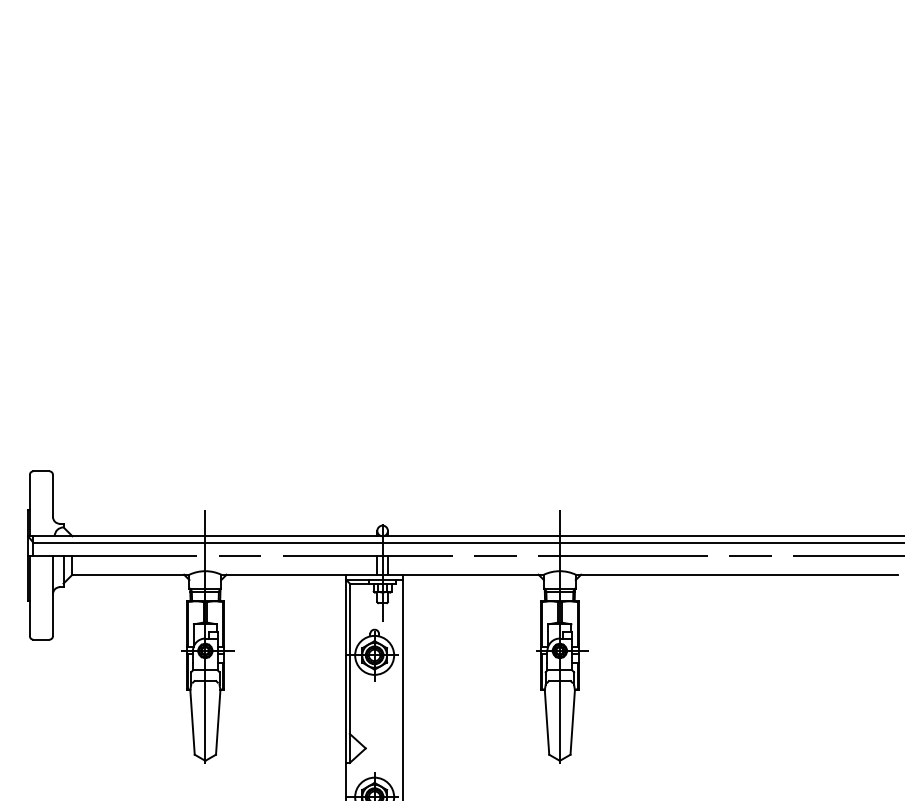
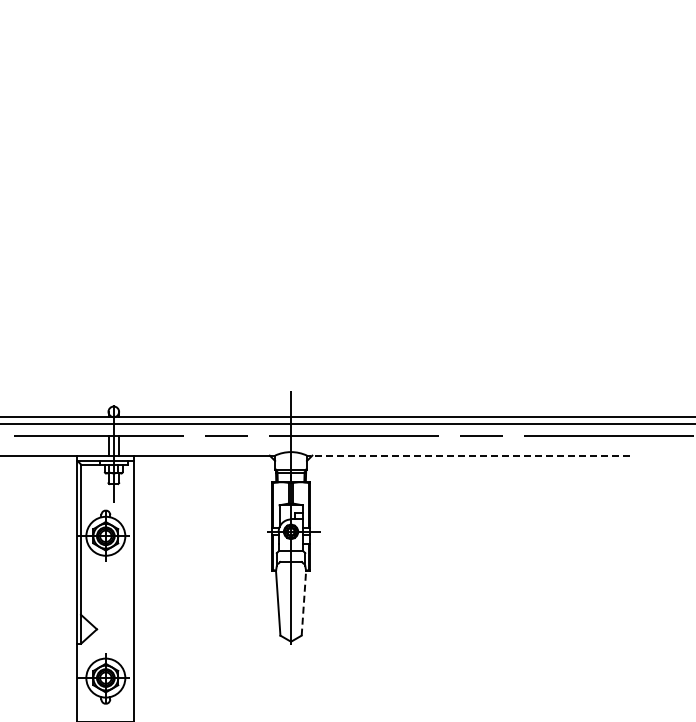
line: (736, 574) -> (467, 455), solid -> dashed
line: (572, 721) -> (303, 602), solid -> dashed

